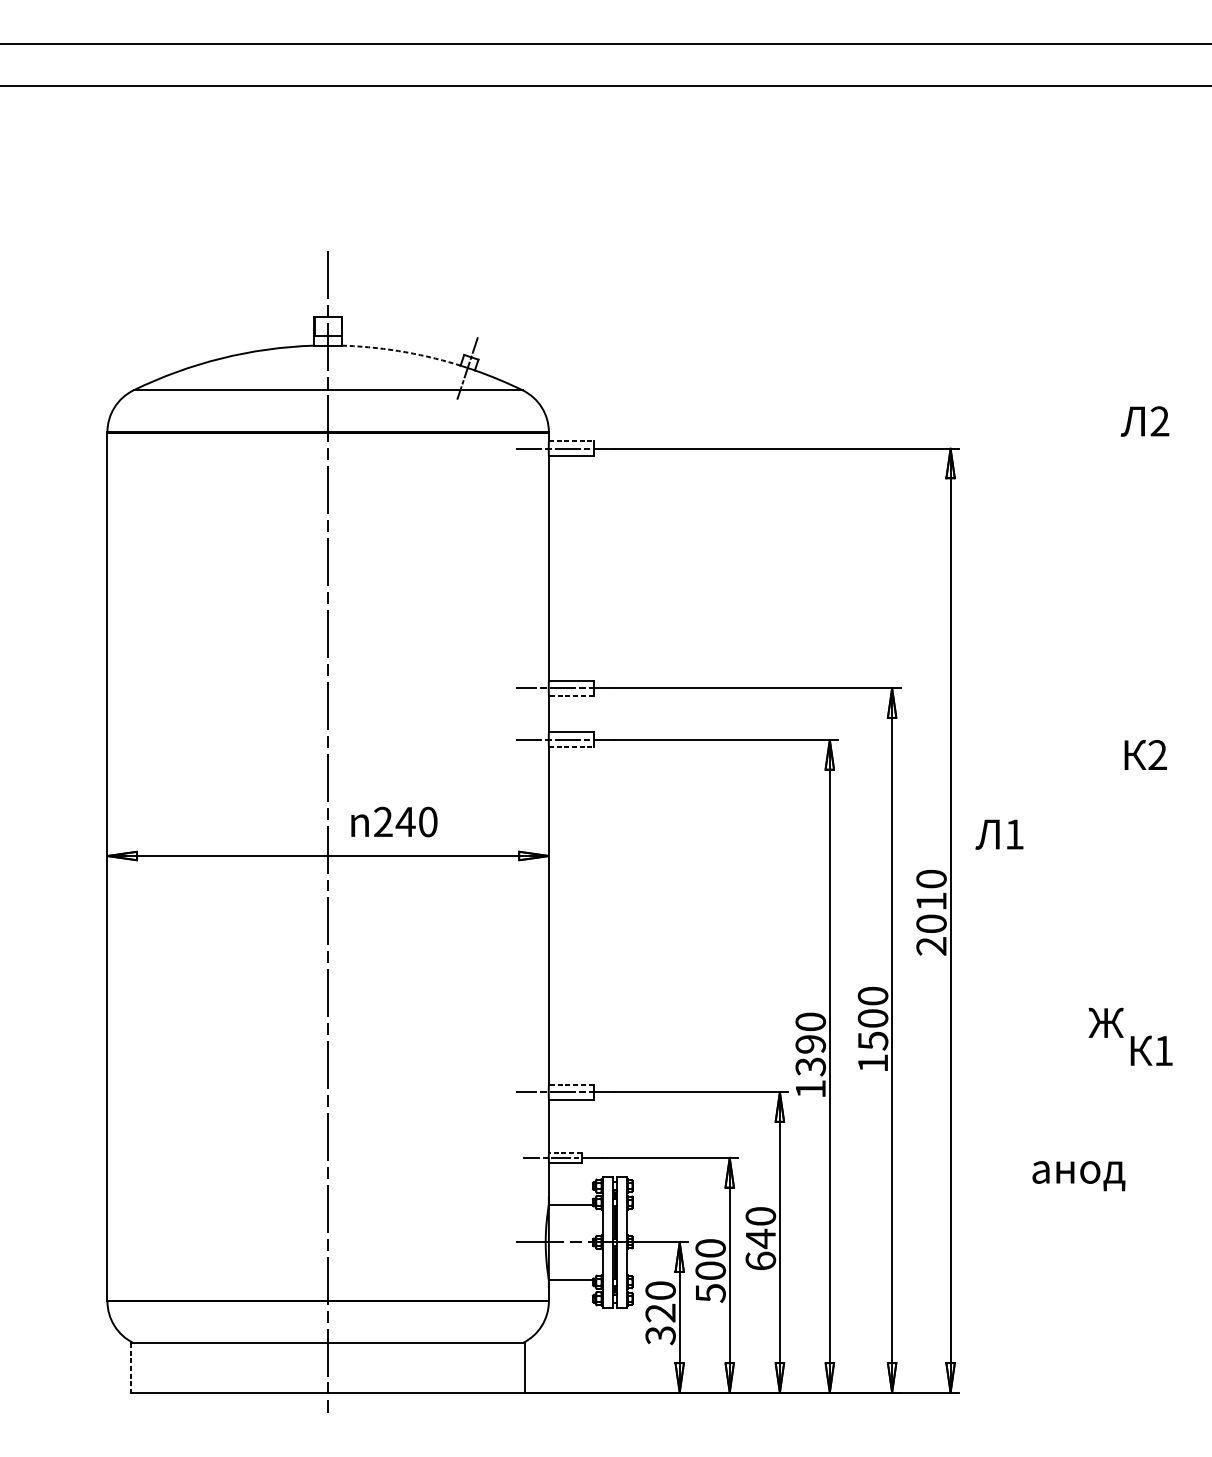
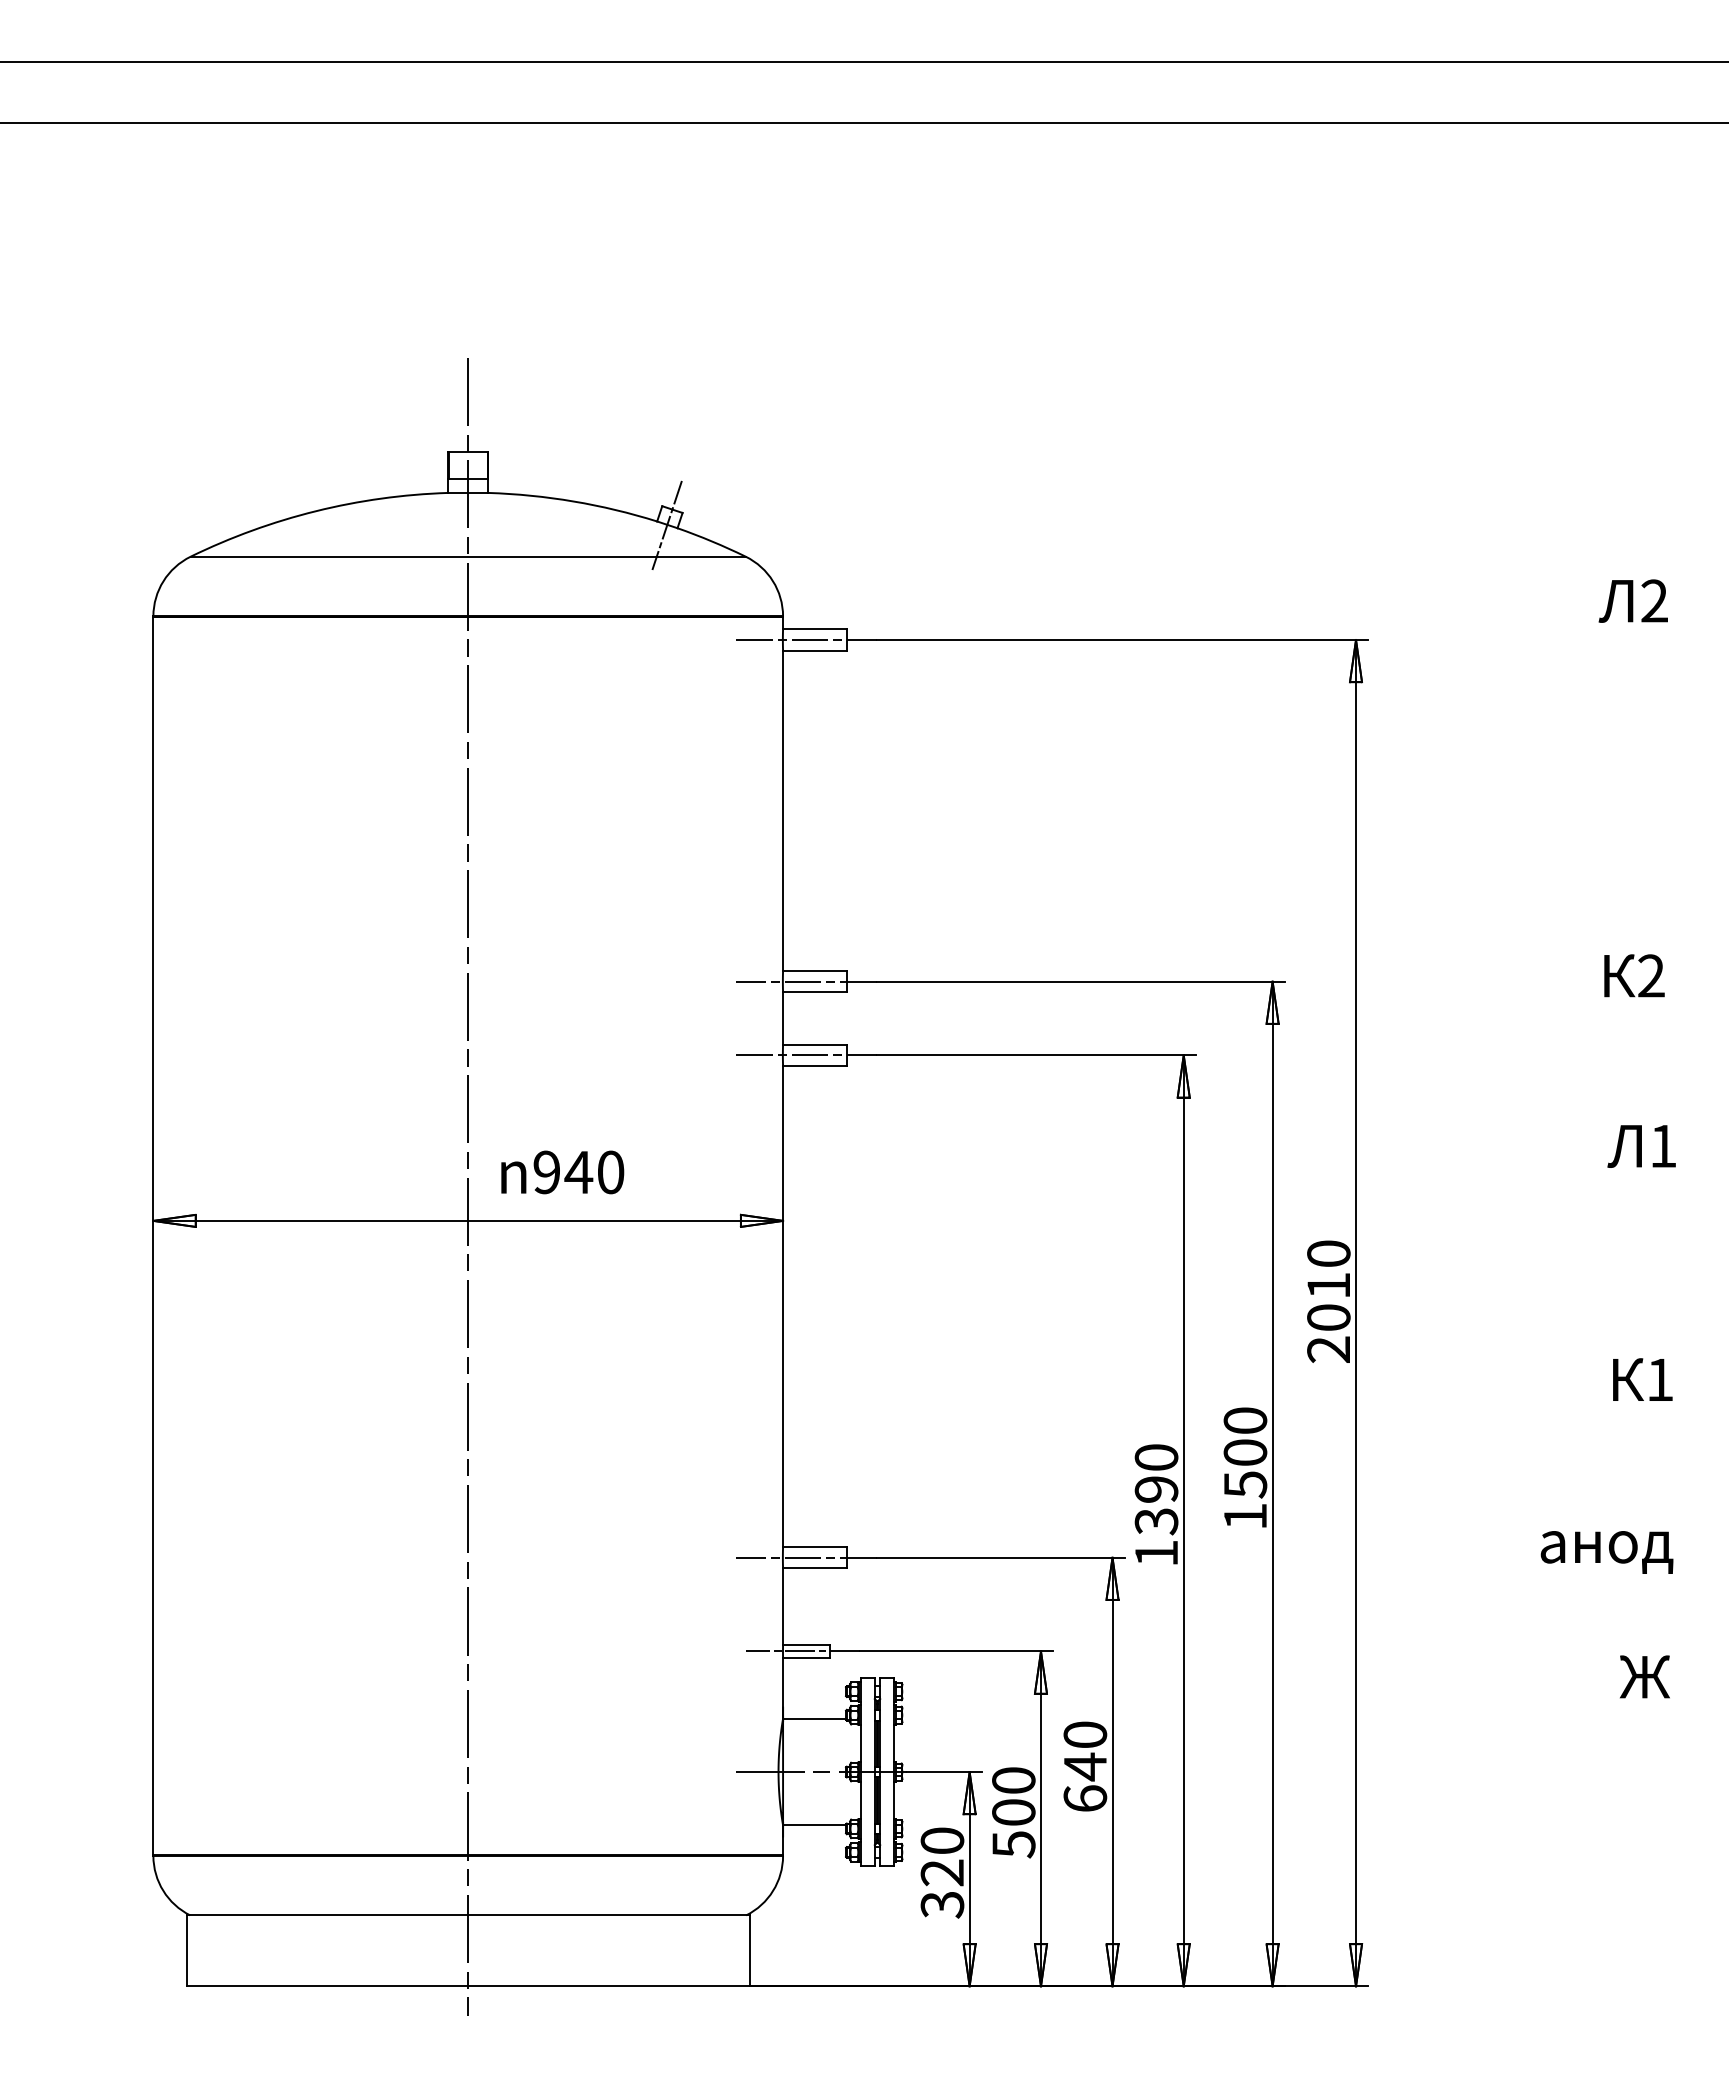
arc: (401, 351) -> (573, 501), dashed -> solid
line: (570, 441) -> (814, 629), dashed -> solid
line: (570, 695) -> (814, 992), dashed -> solid
line: (570, 747) -> (814, 1066), dashed -> solid
text: (1145, 754) -> (1634, 975), moved
text: (383, 822) -> (546, 1172), 240 -> 940
text: (999, 834) -> (1641, 1146), moved
text: (1105, 1022) -> (1644, 1676), moved
text: (1151, 1050) -> (1642, 1379), moved
line: (570, 1084) -> (814, 1546), dashed -> solid
line: (565, 1153) -> (806, 1644), dashed -> solid
text: (1078, 1176) -> (1606, 1552), moved
line: (130, 1367) -> (186, 1950), dashed -> solid

